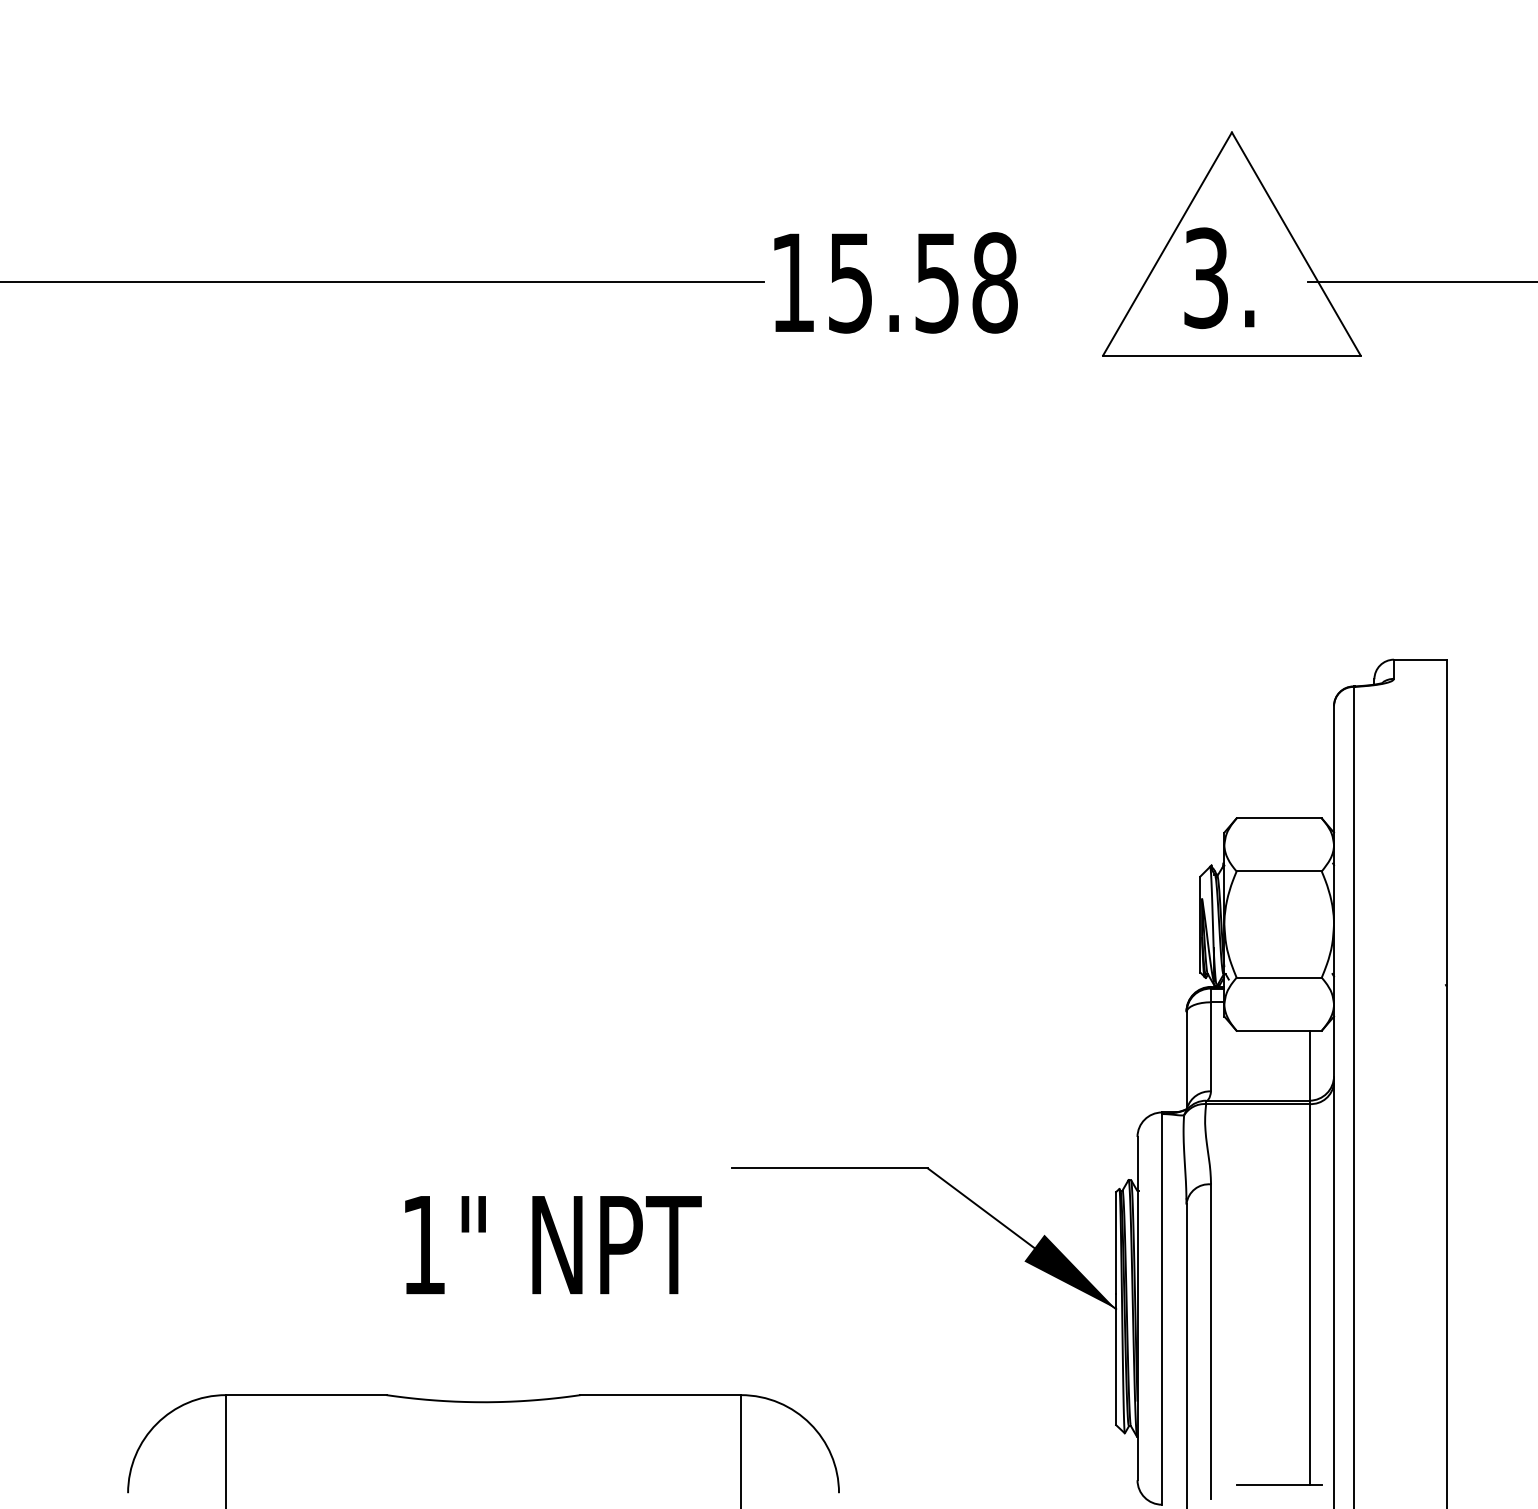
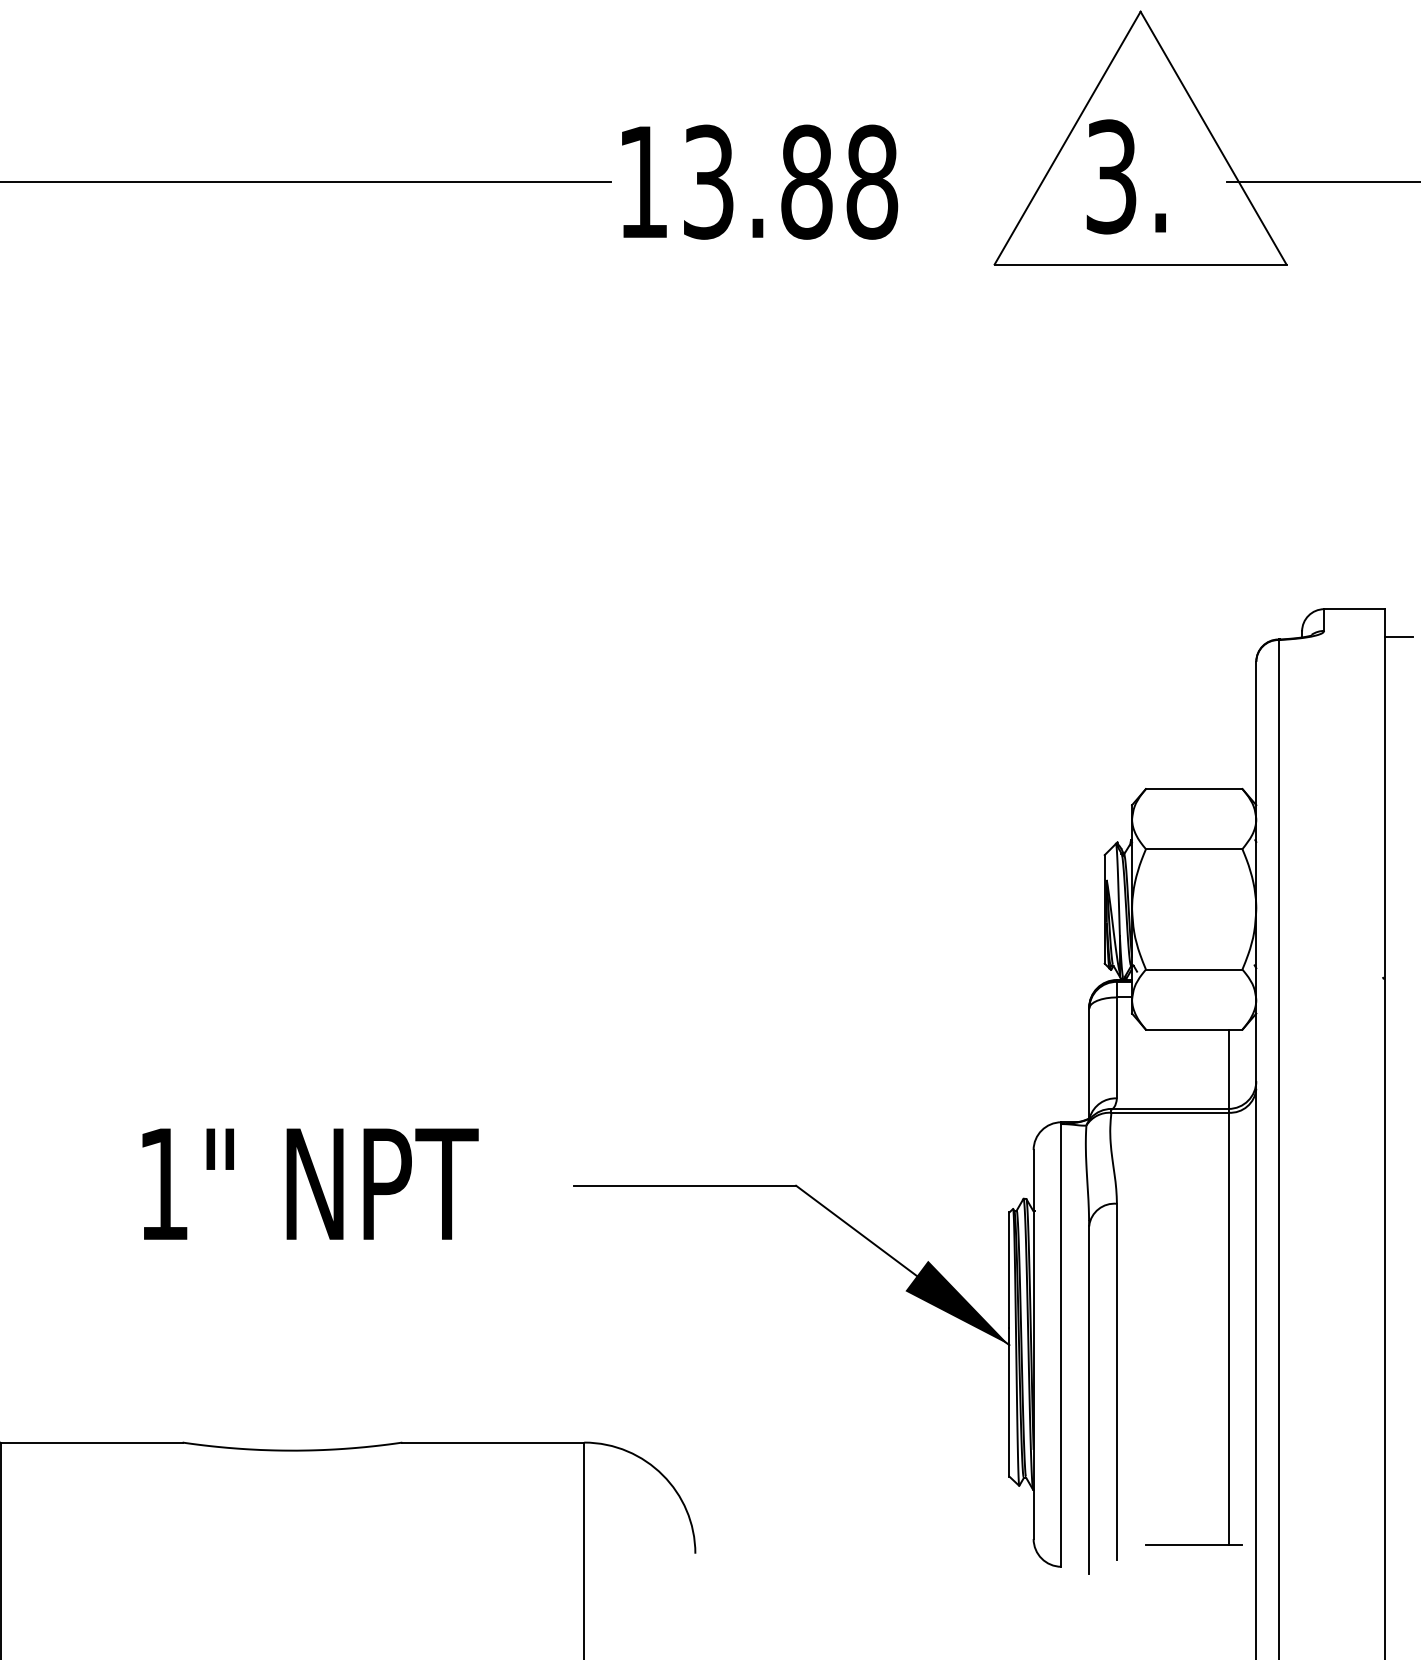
text: (894, 282) -> (758, 181), 15.58 -> 13.88
line: (1459, 684) -> (1398, 637), added
text: (553, 1245) -> (310, 1184), moved

